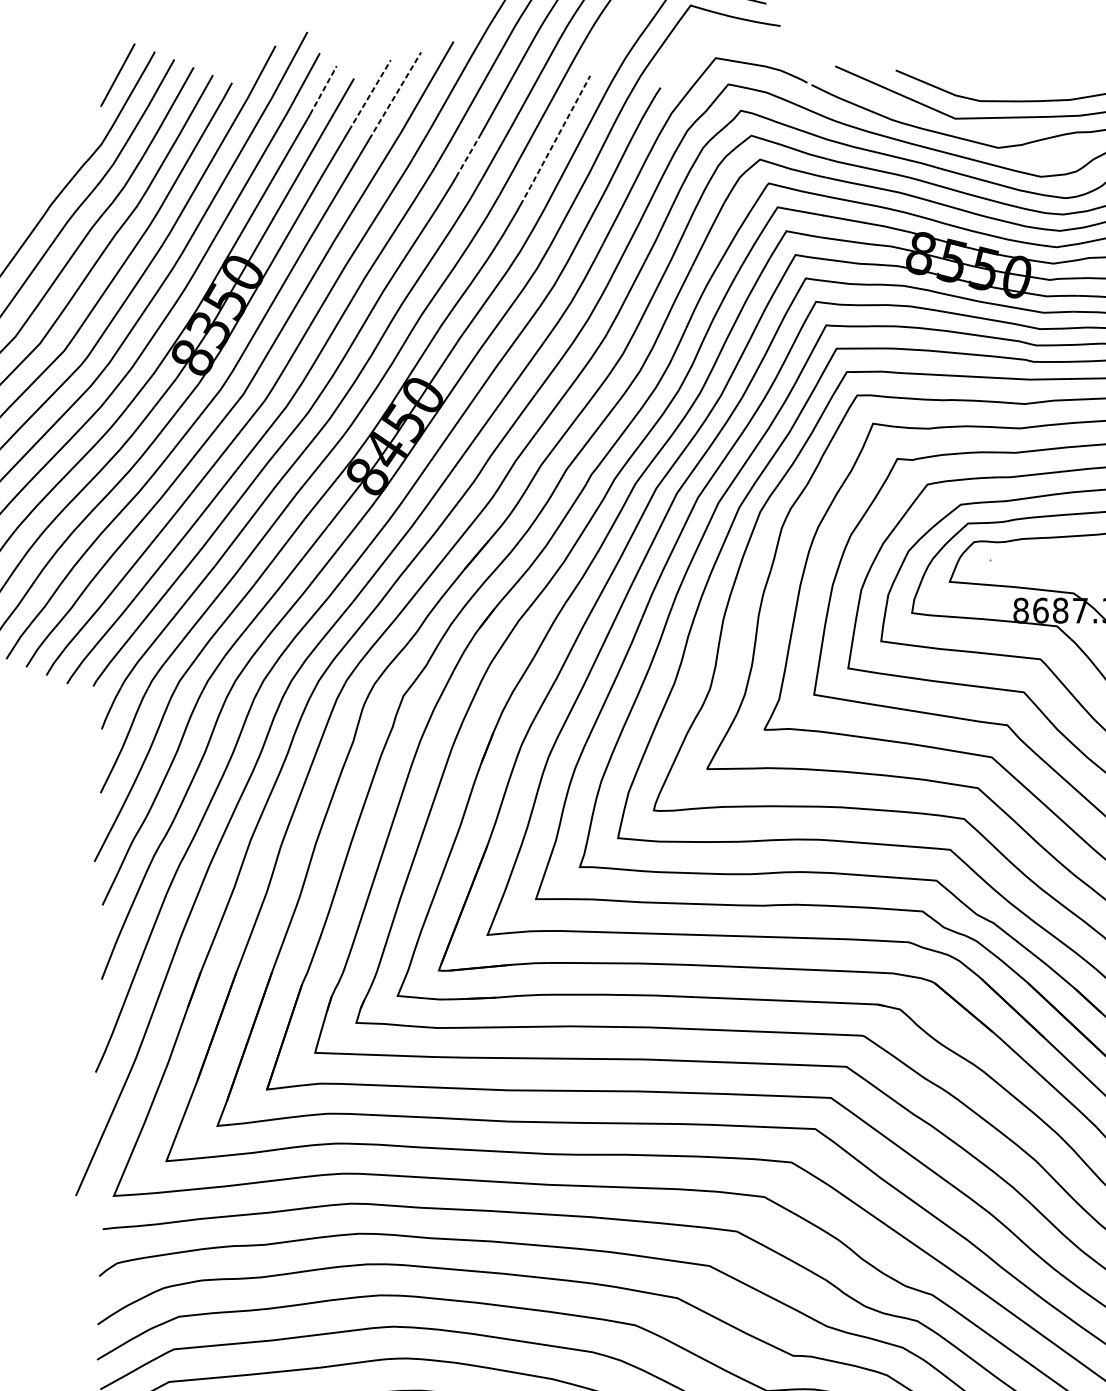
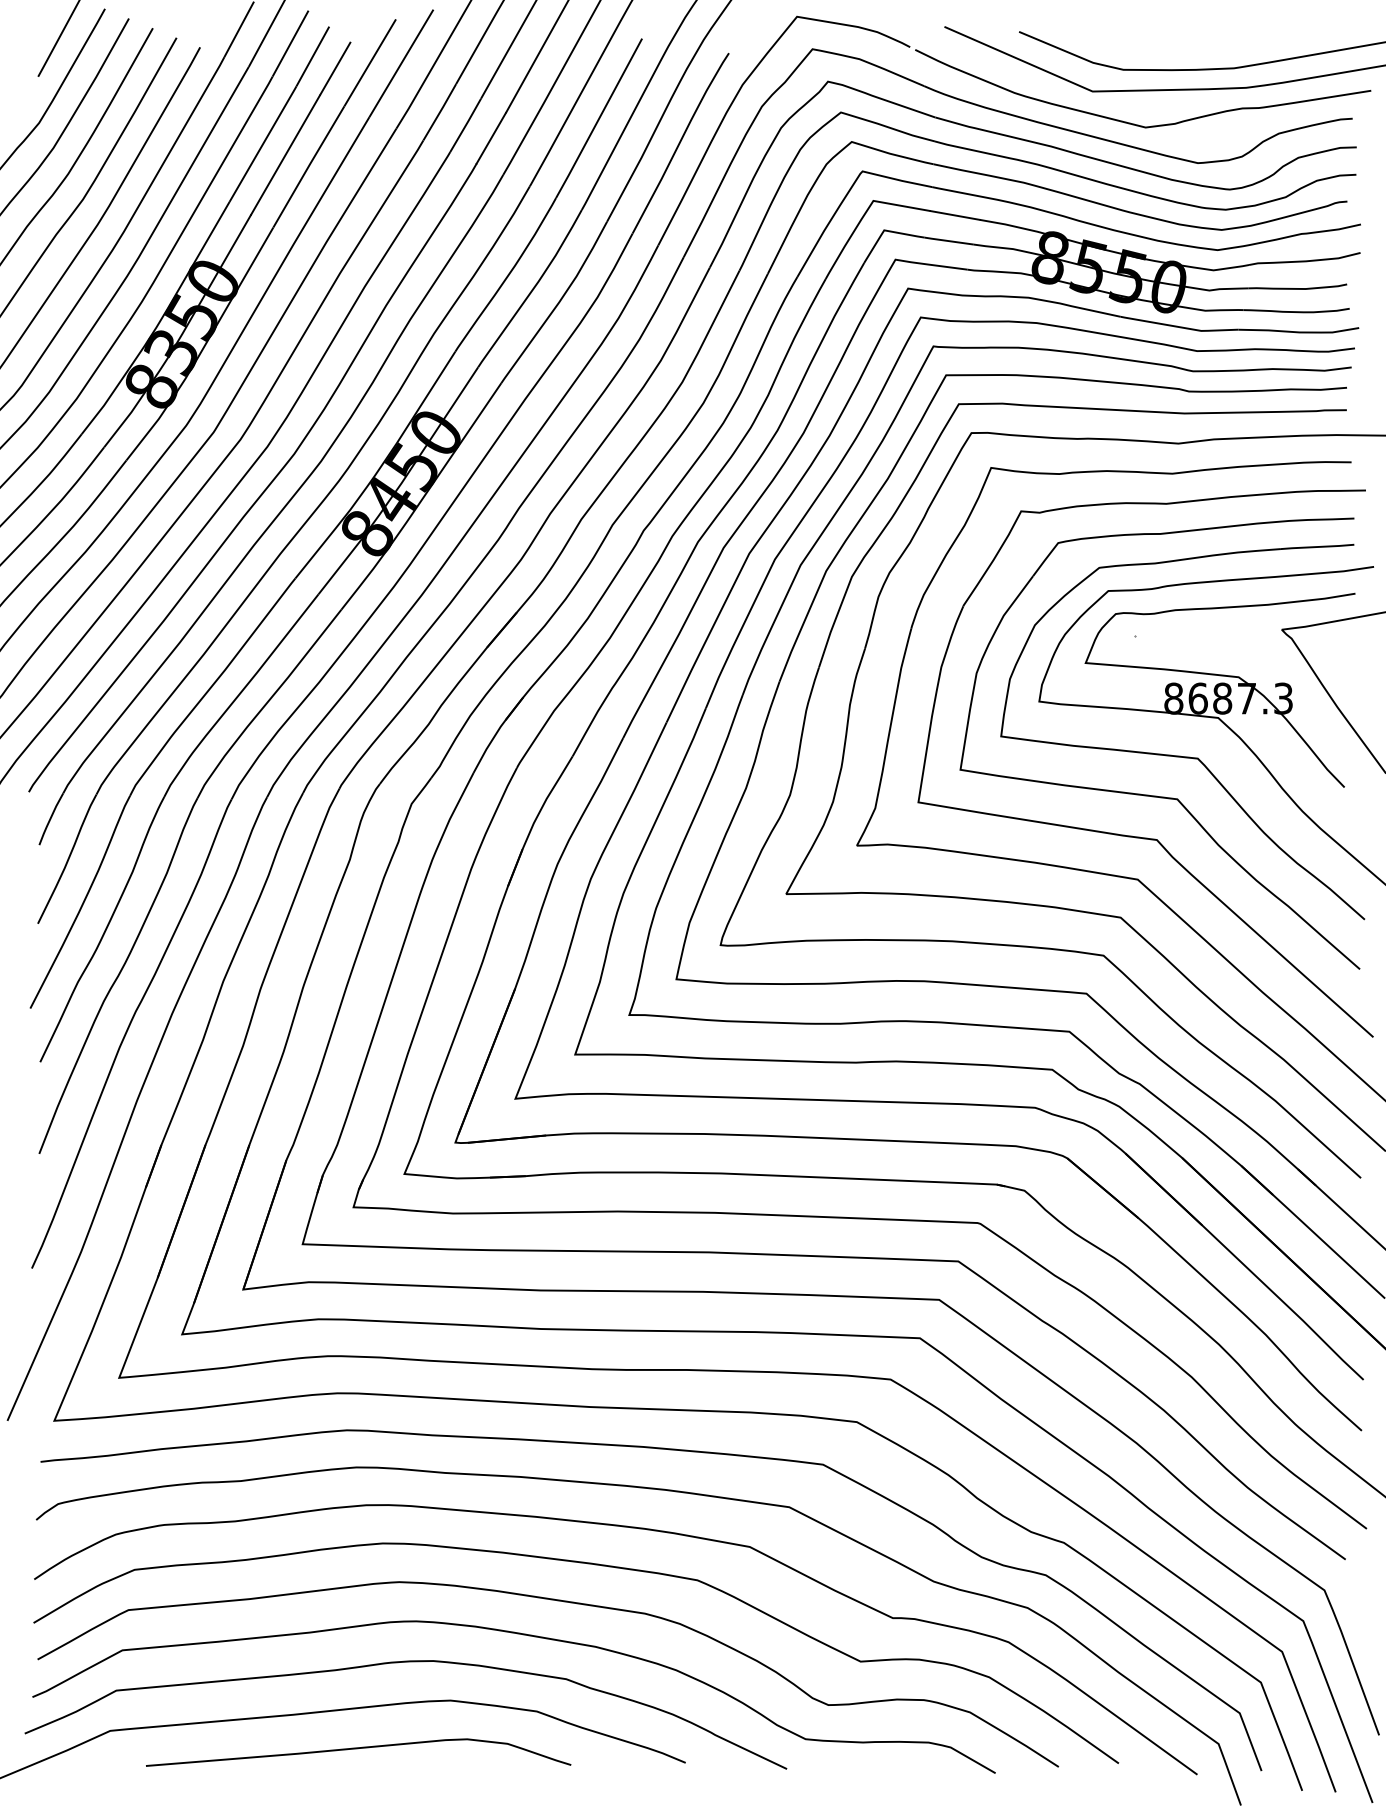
line: (323, 90) -> (313, 56), dashed -> solid
line: (370, 95) -> (370, 62), dashed -> solid
line: (395, 96) -> (401, 63), dashed -> solid
line: (554, 141) -> (598, 119), dashed -> solid
line: (468, 155) -> (491, 137), dashed -> solid

